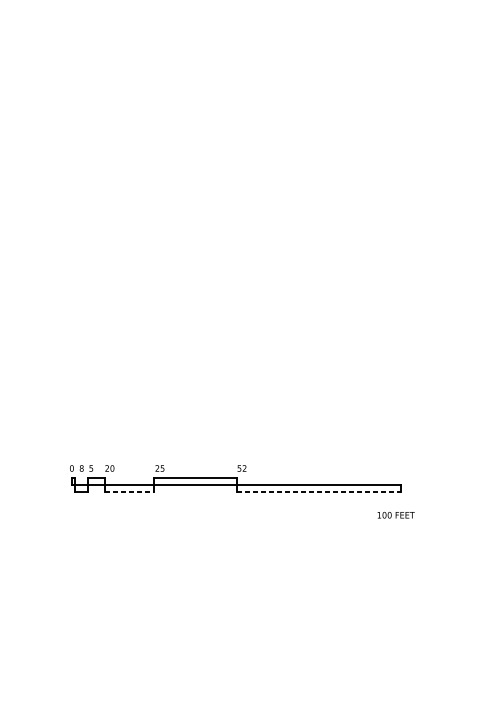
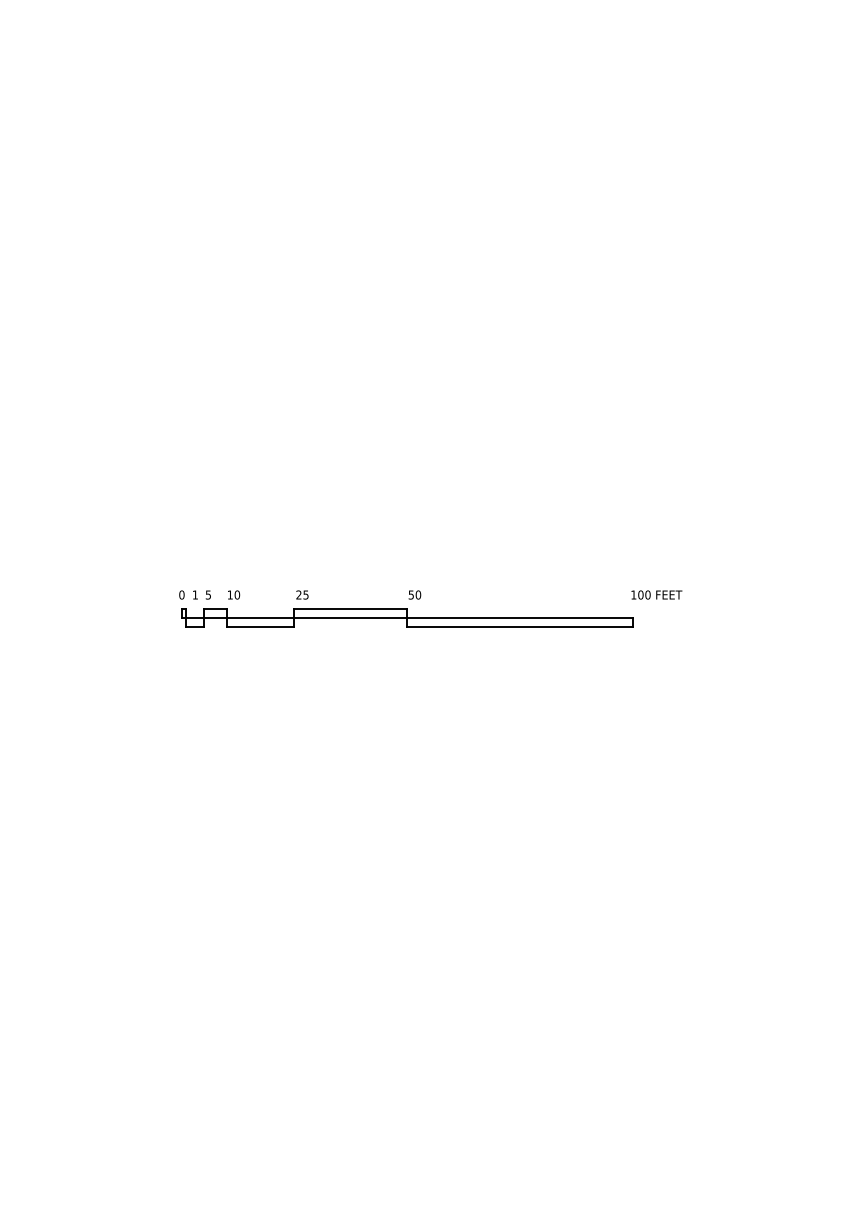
text: (81, 468) -> (195, 594), 8 -> 1
text: (106, 468) -> (229, 594), 20 -> 10
text: (244, 468) -> (418, 594), 52 -> 50
line: (129, 491) -> (260, 626), dashed -> solid
line: (319, 491) -> (520, 626), dashed -> solid
text: (395, 514) -> (656, 594), moved

